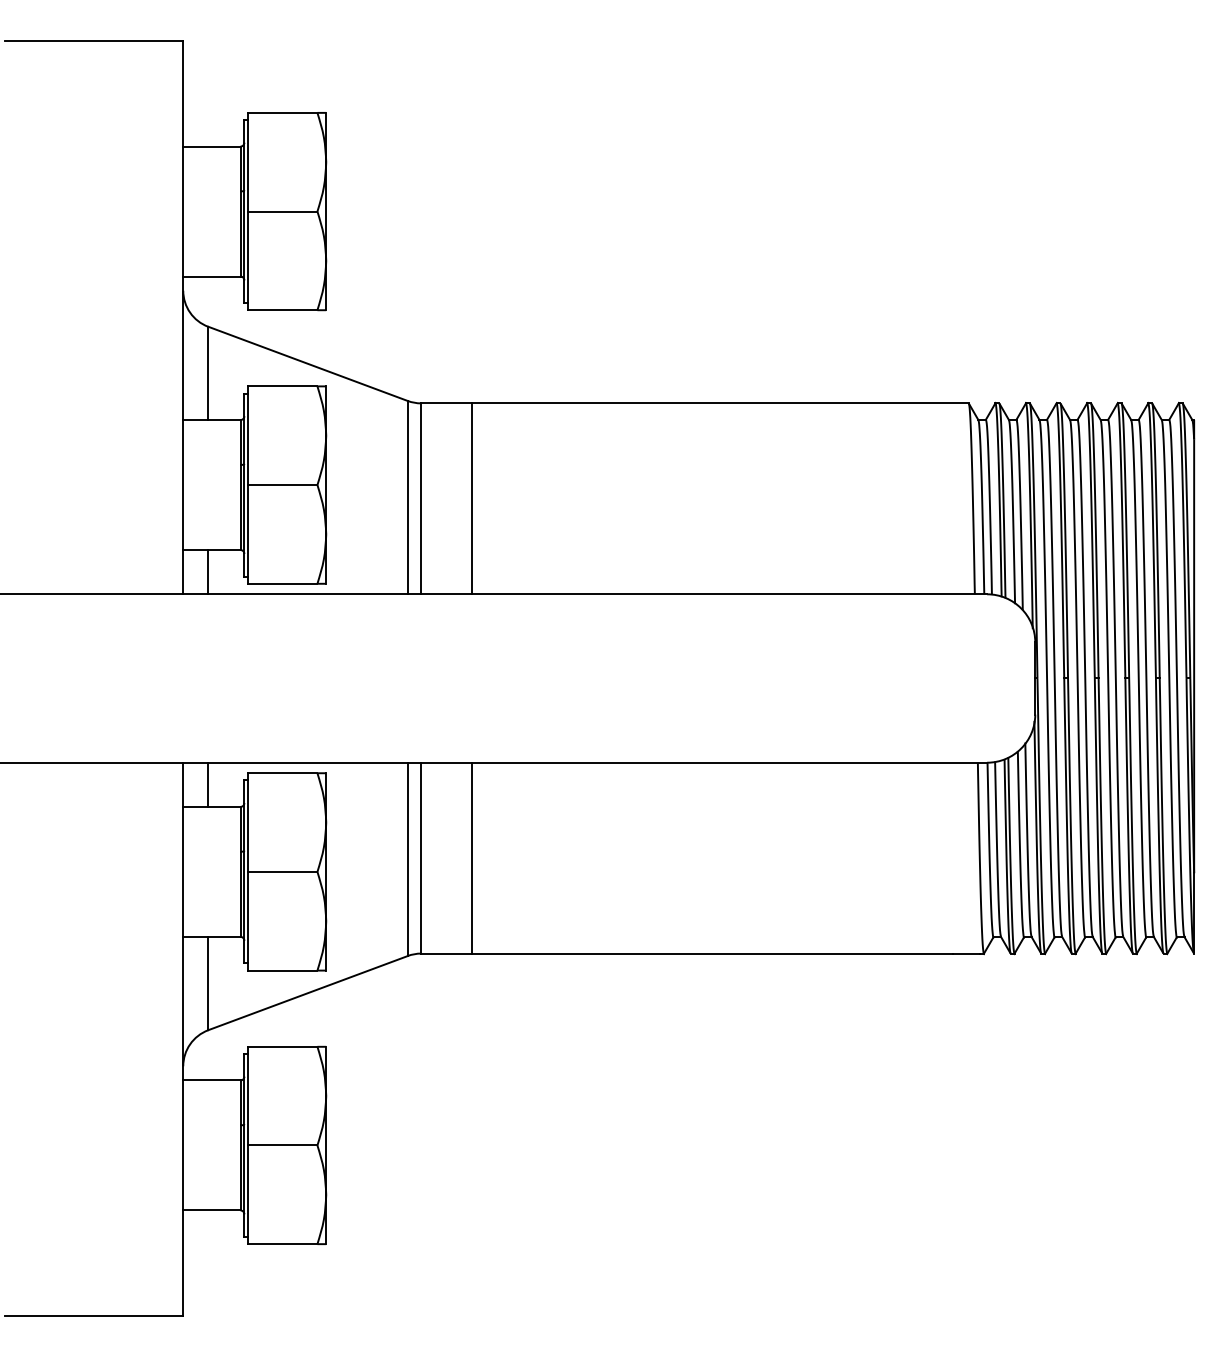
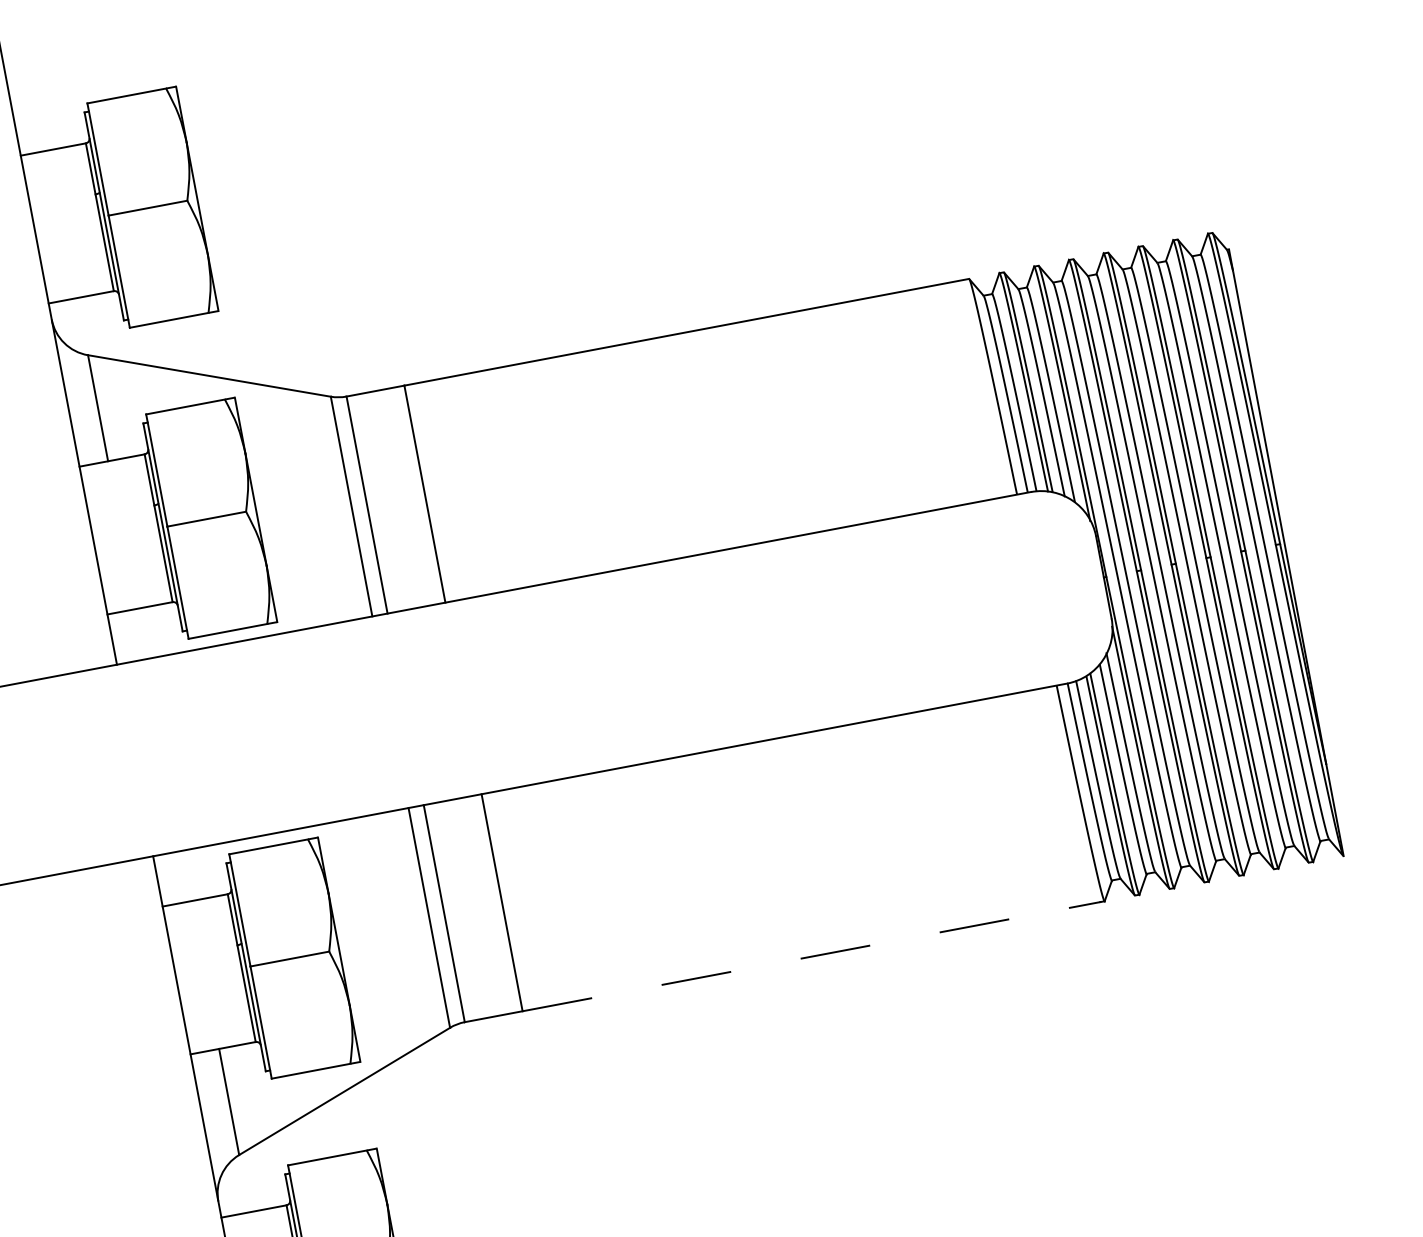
line: (208, 572) -> (140, 634), removed
line: (208, 784) -> (186, 875), removed
line: (712, 953) -> (795, 959), solid -> dashed

